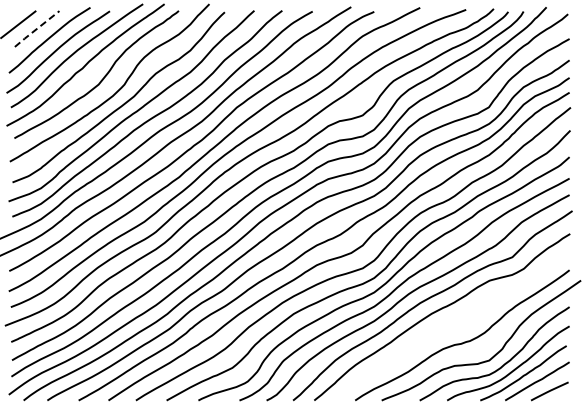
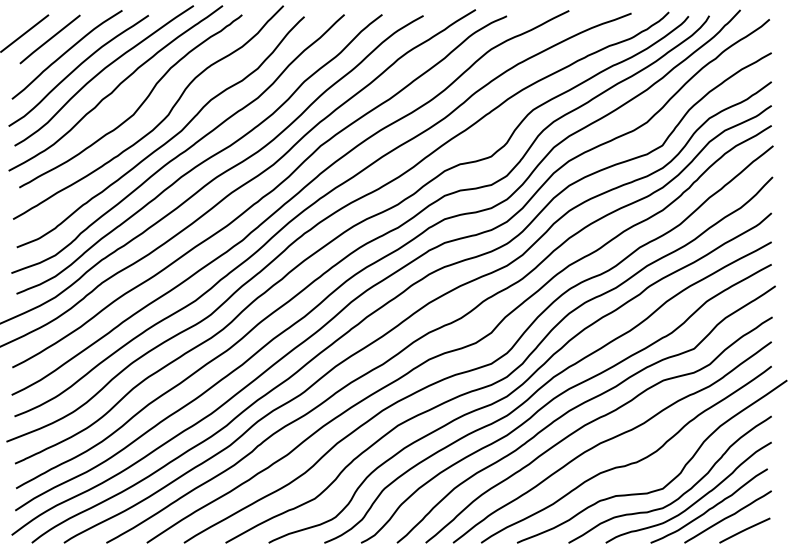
line: (37, 28) -> (50, 38), dashed -> solid
curve: (451, 324) -> (611, 439), added

